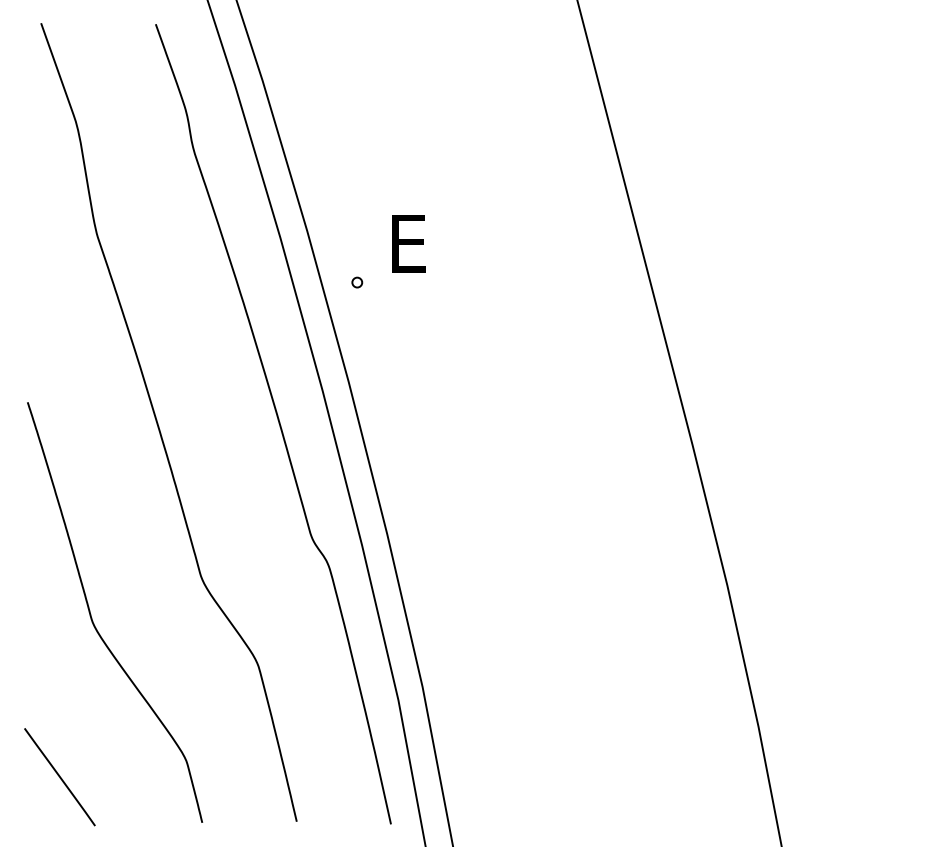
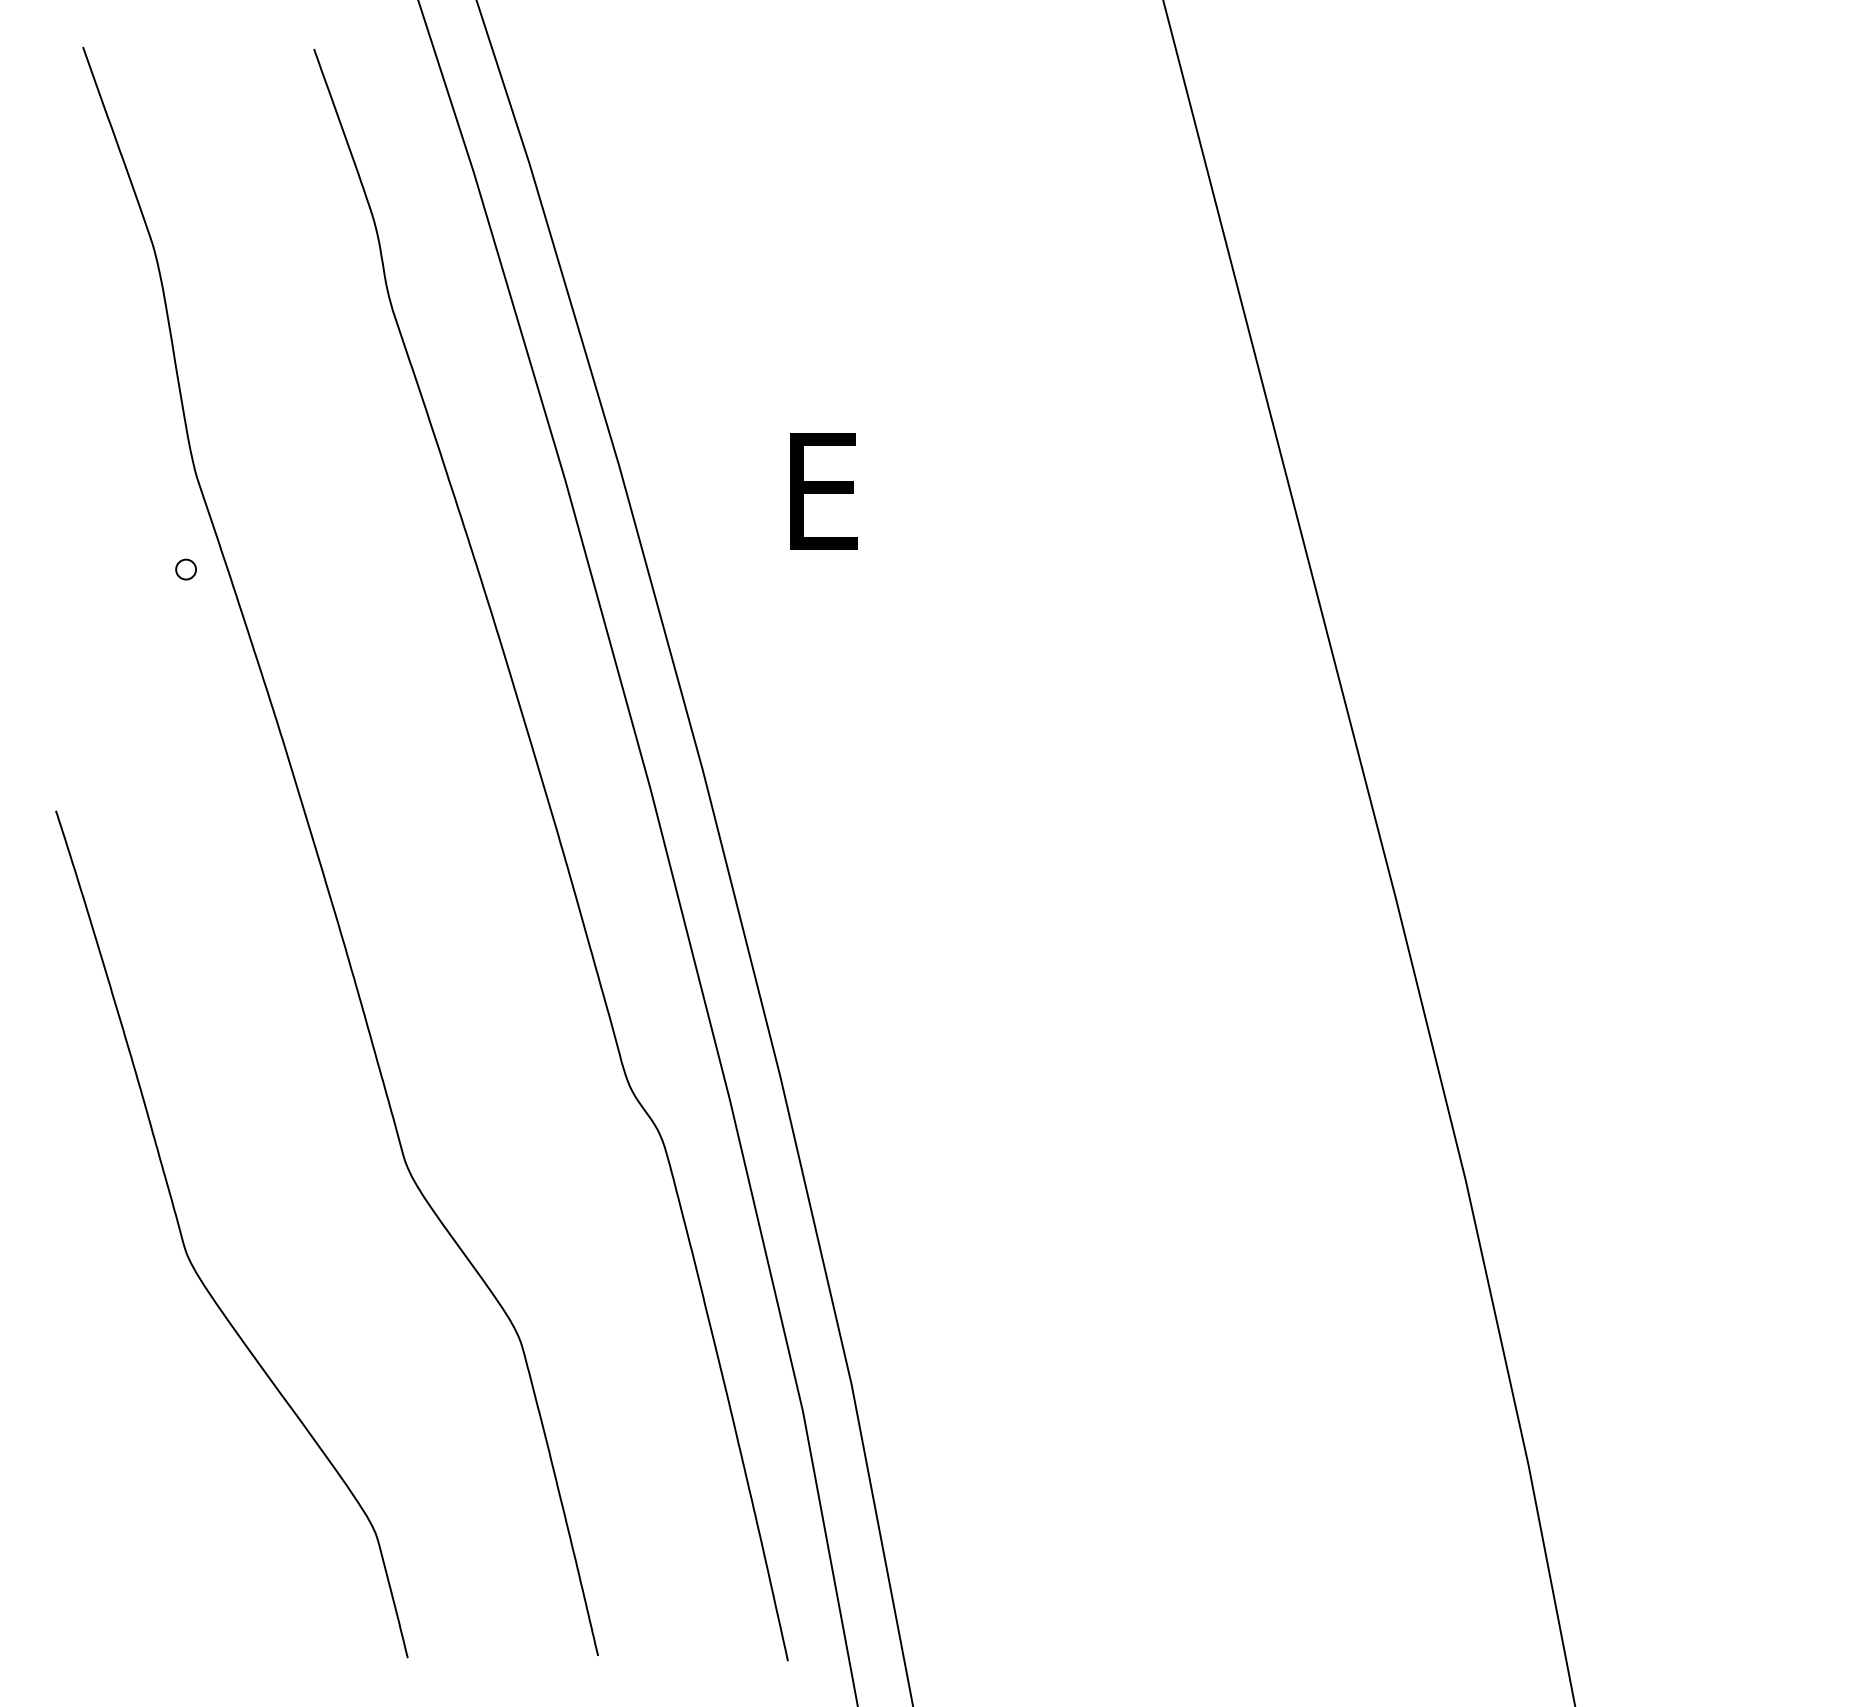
part: (357, 282) -> (186, 569), moved
line: (59, 777) -> (120, 1566), removed

